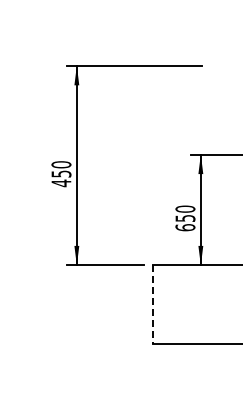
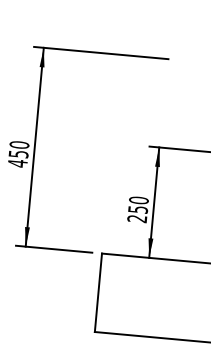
text: (185, 227) -> (137, 218), 650 -> 250
line: (153, 305) -> (98, 293), dashed -> solid

